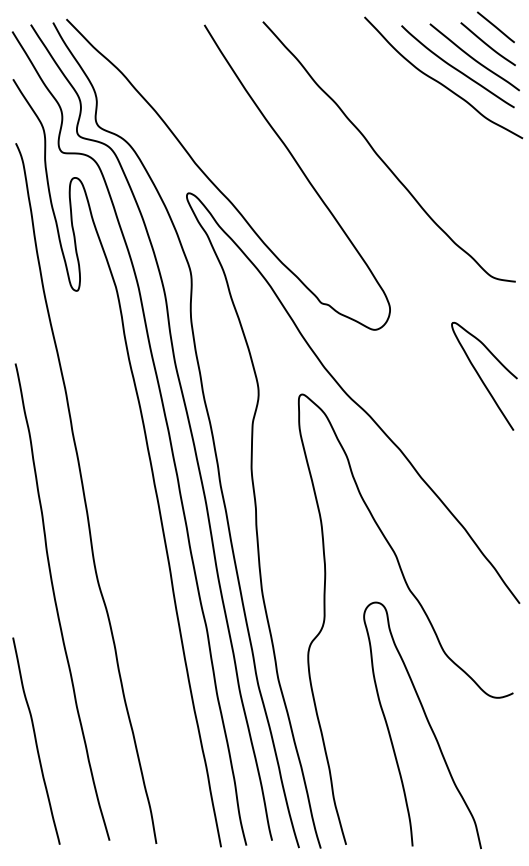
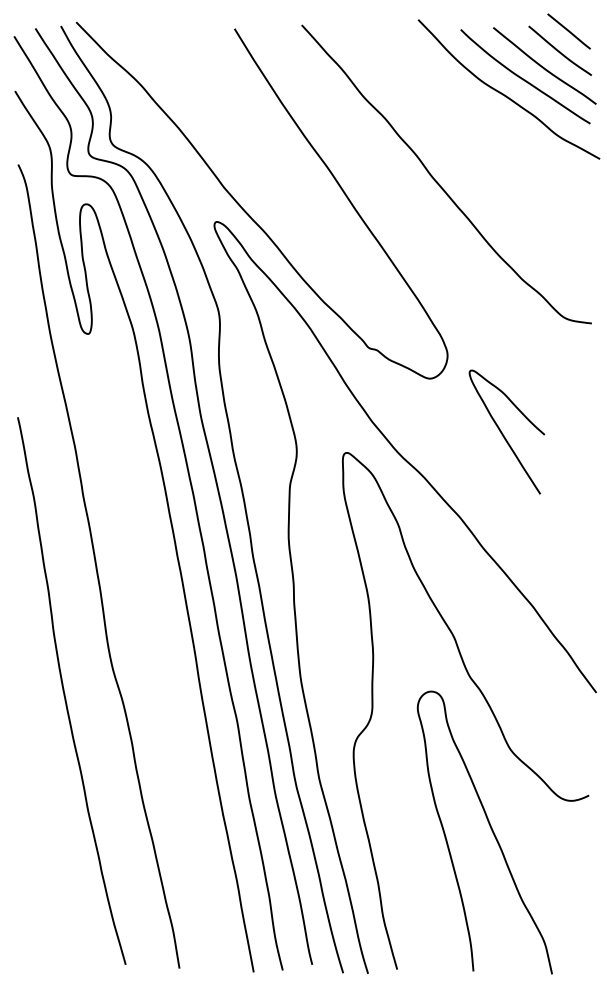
curve: (480, 376) -> (502, 432), moved
curve: (36, 741) -> (41, 850), removed

